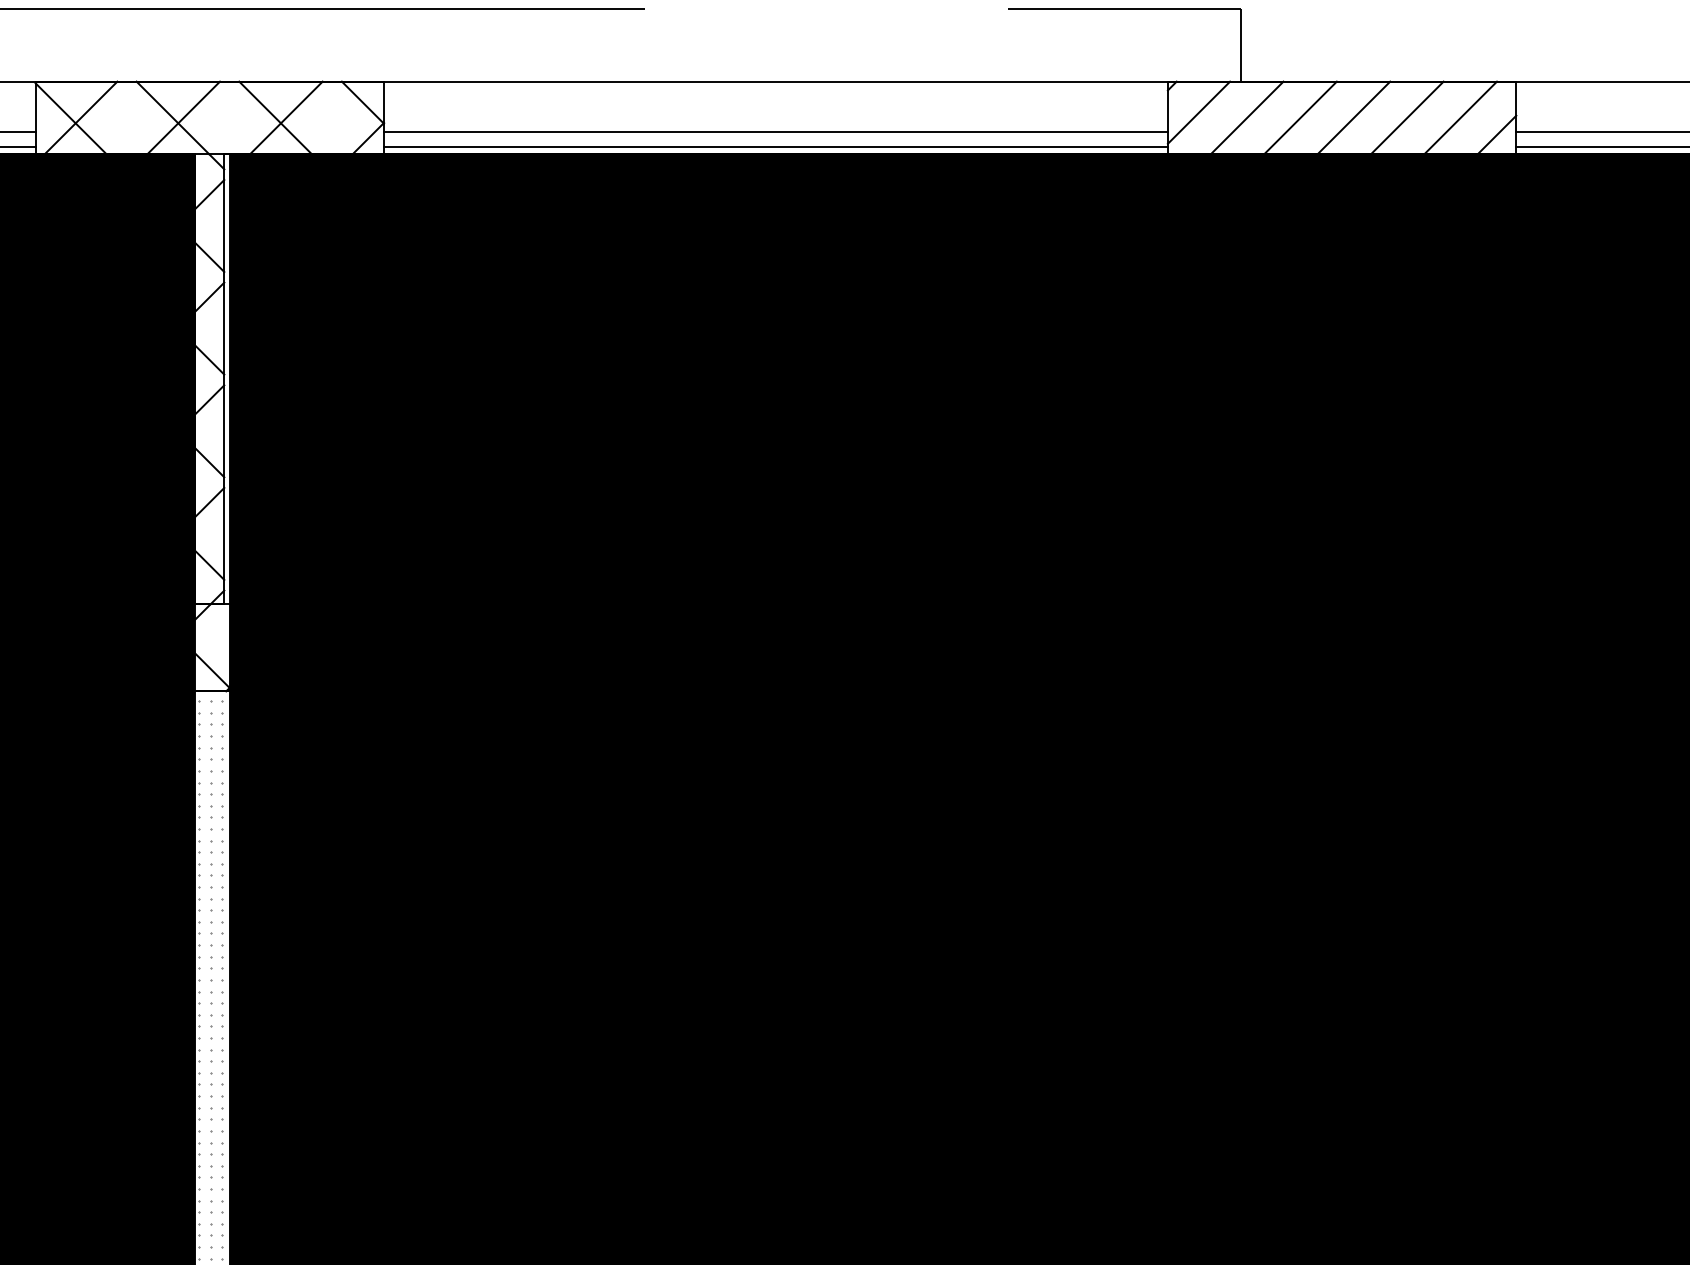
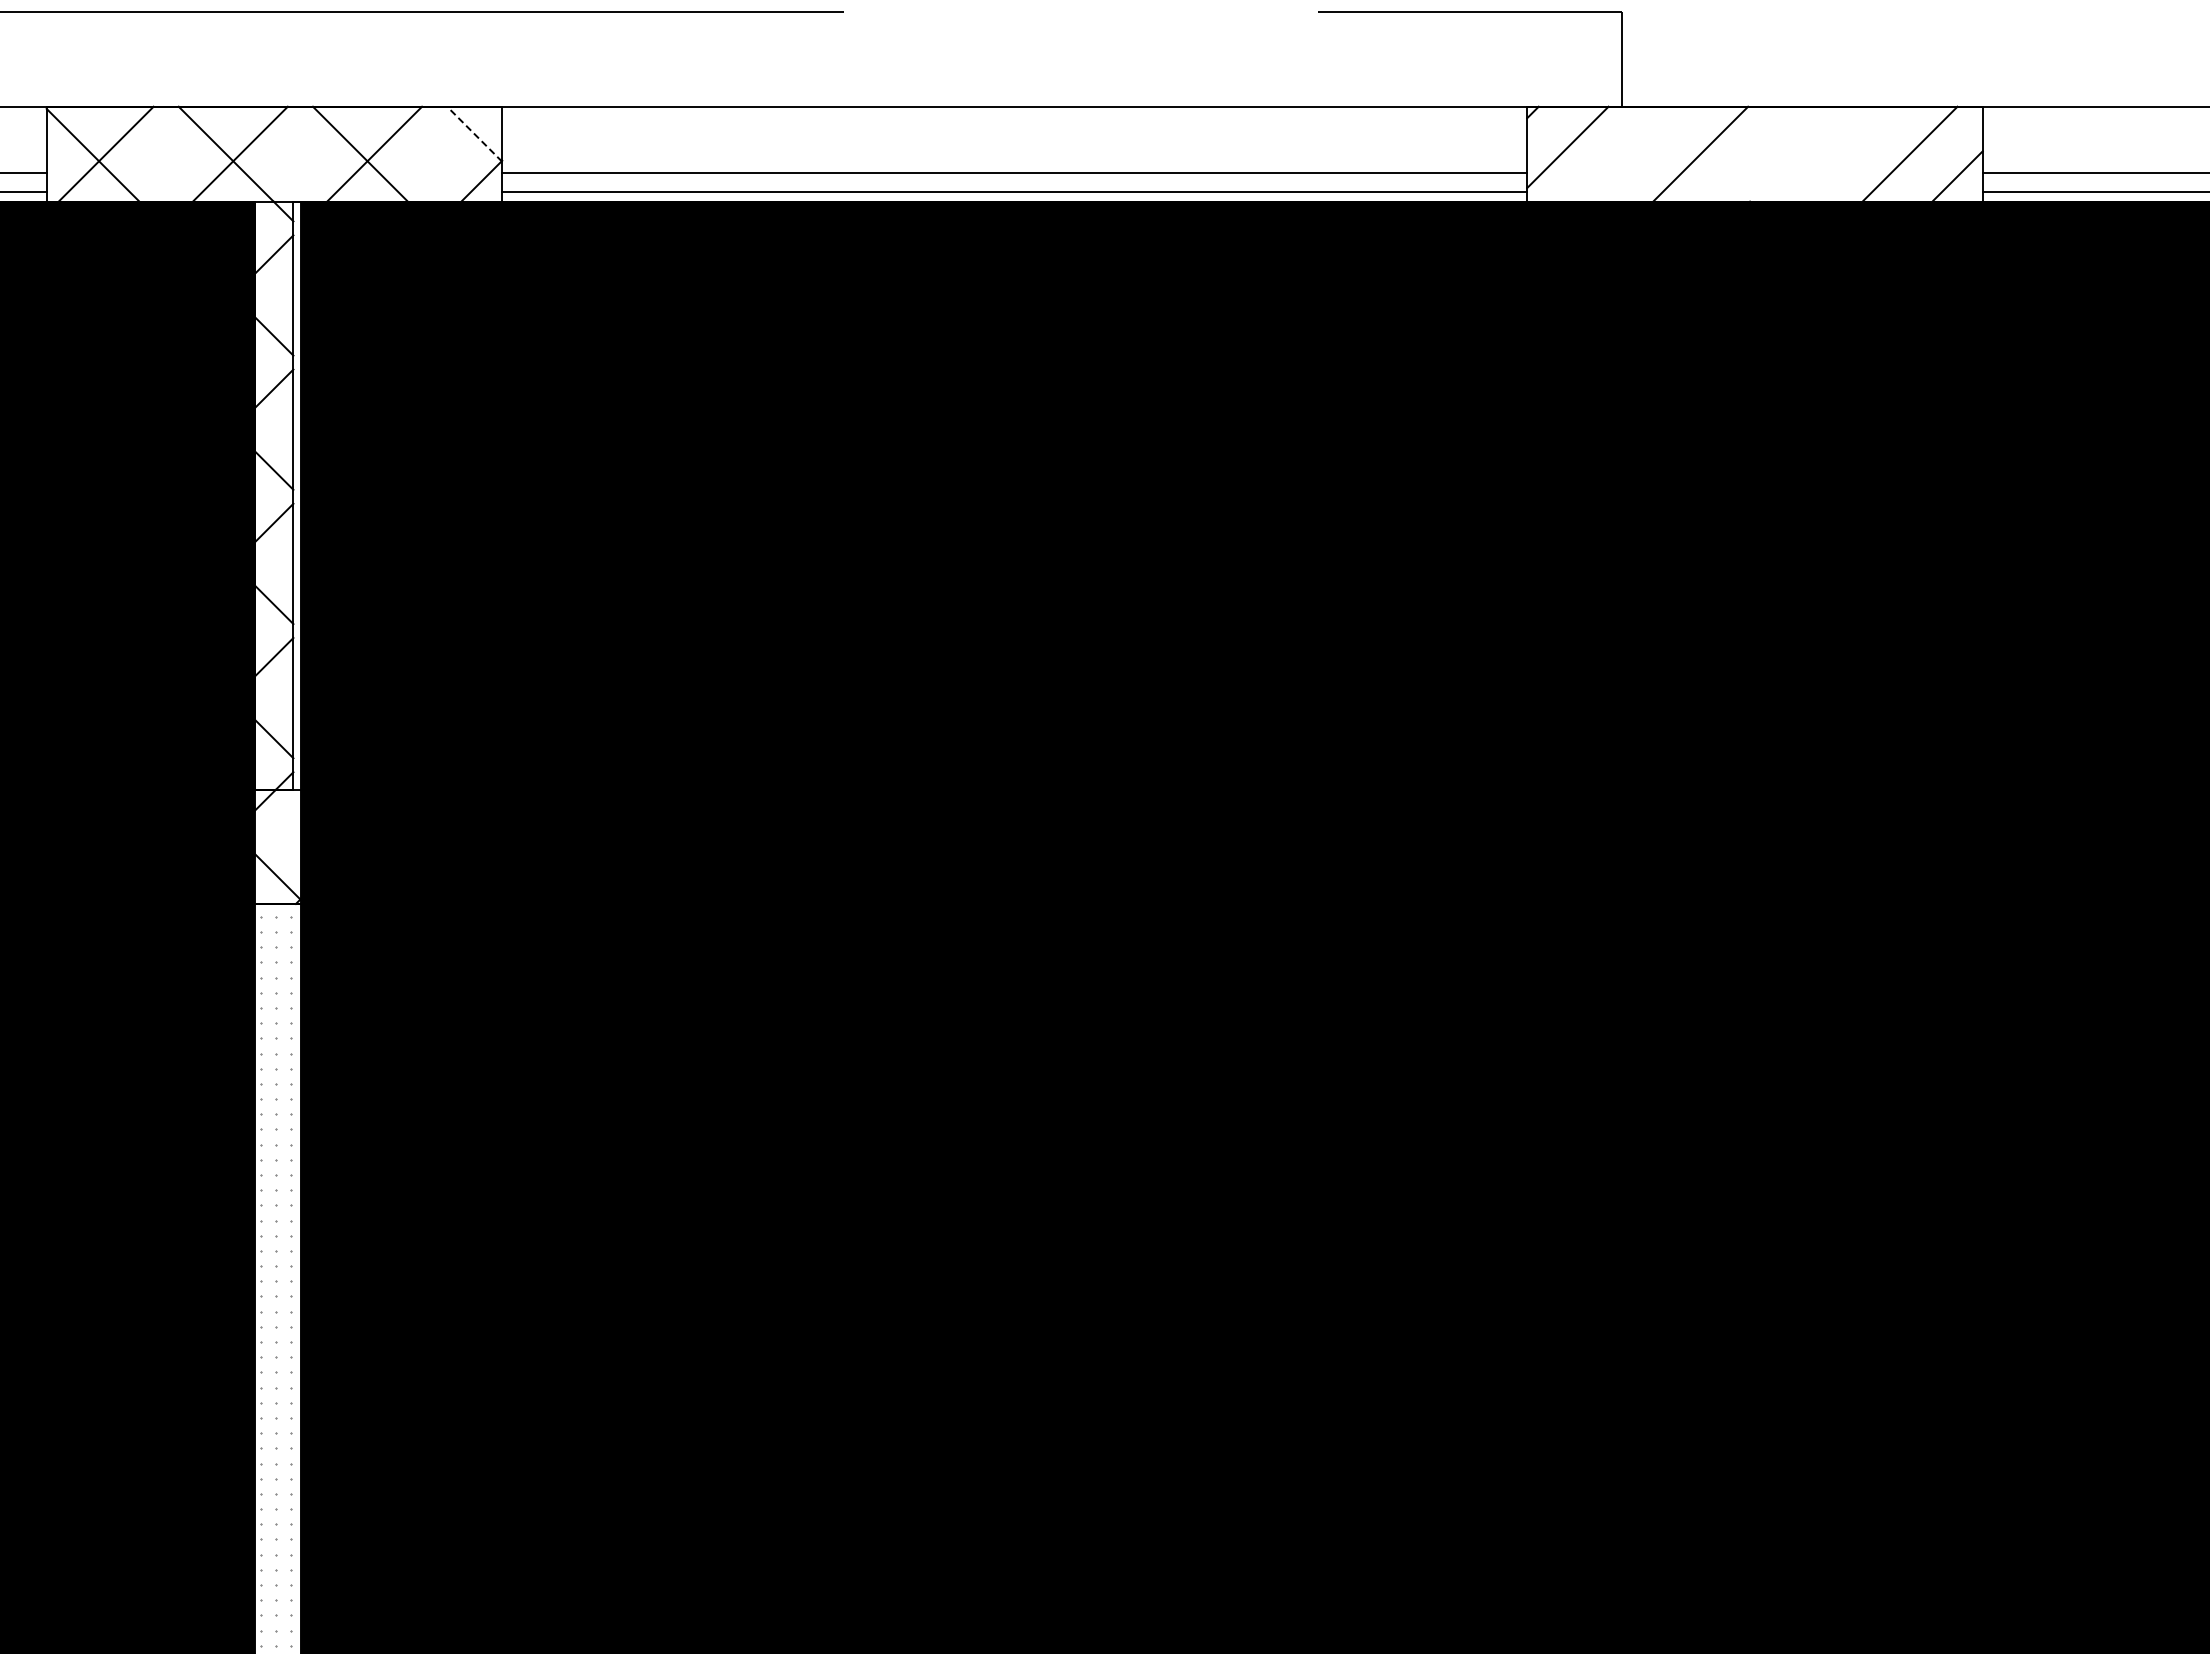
line: (362, 102) -> (474, 134), solid -> dashed
line: (1246, 117) -> (1630, 153), removed
line: (1353, 117) -> (1770, 153), removed
line: (1406, 117) -> (1839, 153), removed

